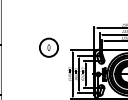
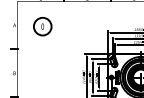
part: (48, 47) -> (42, 26), moved

